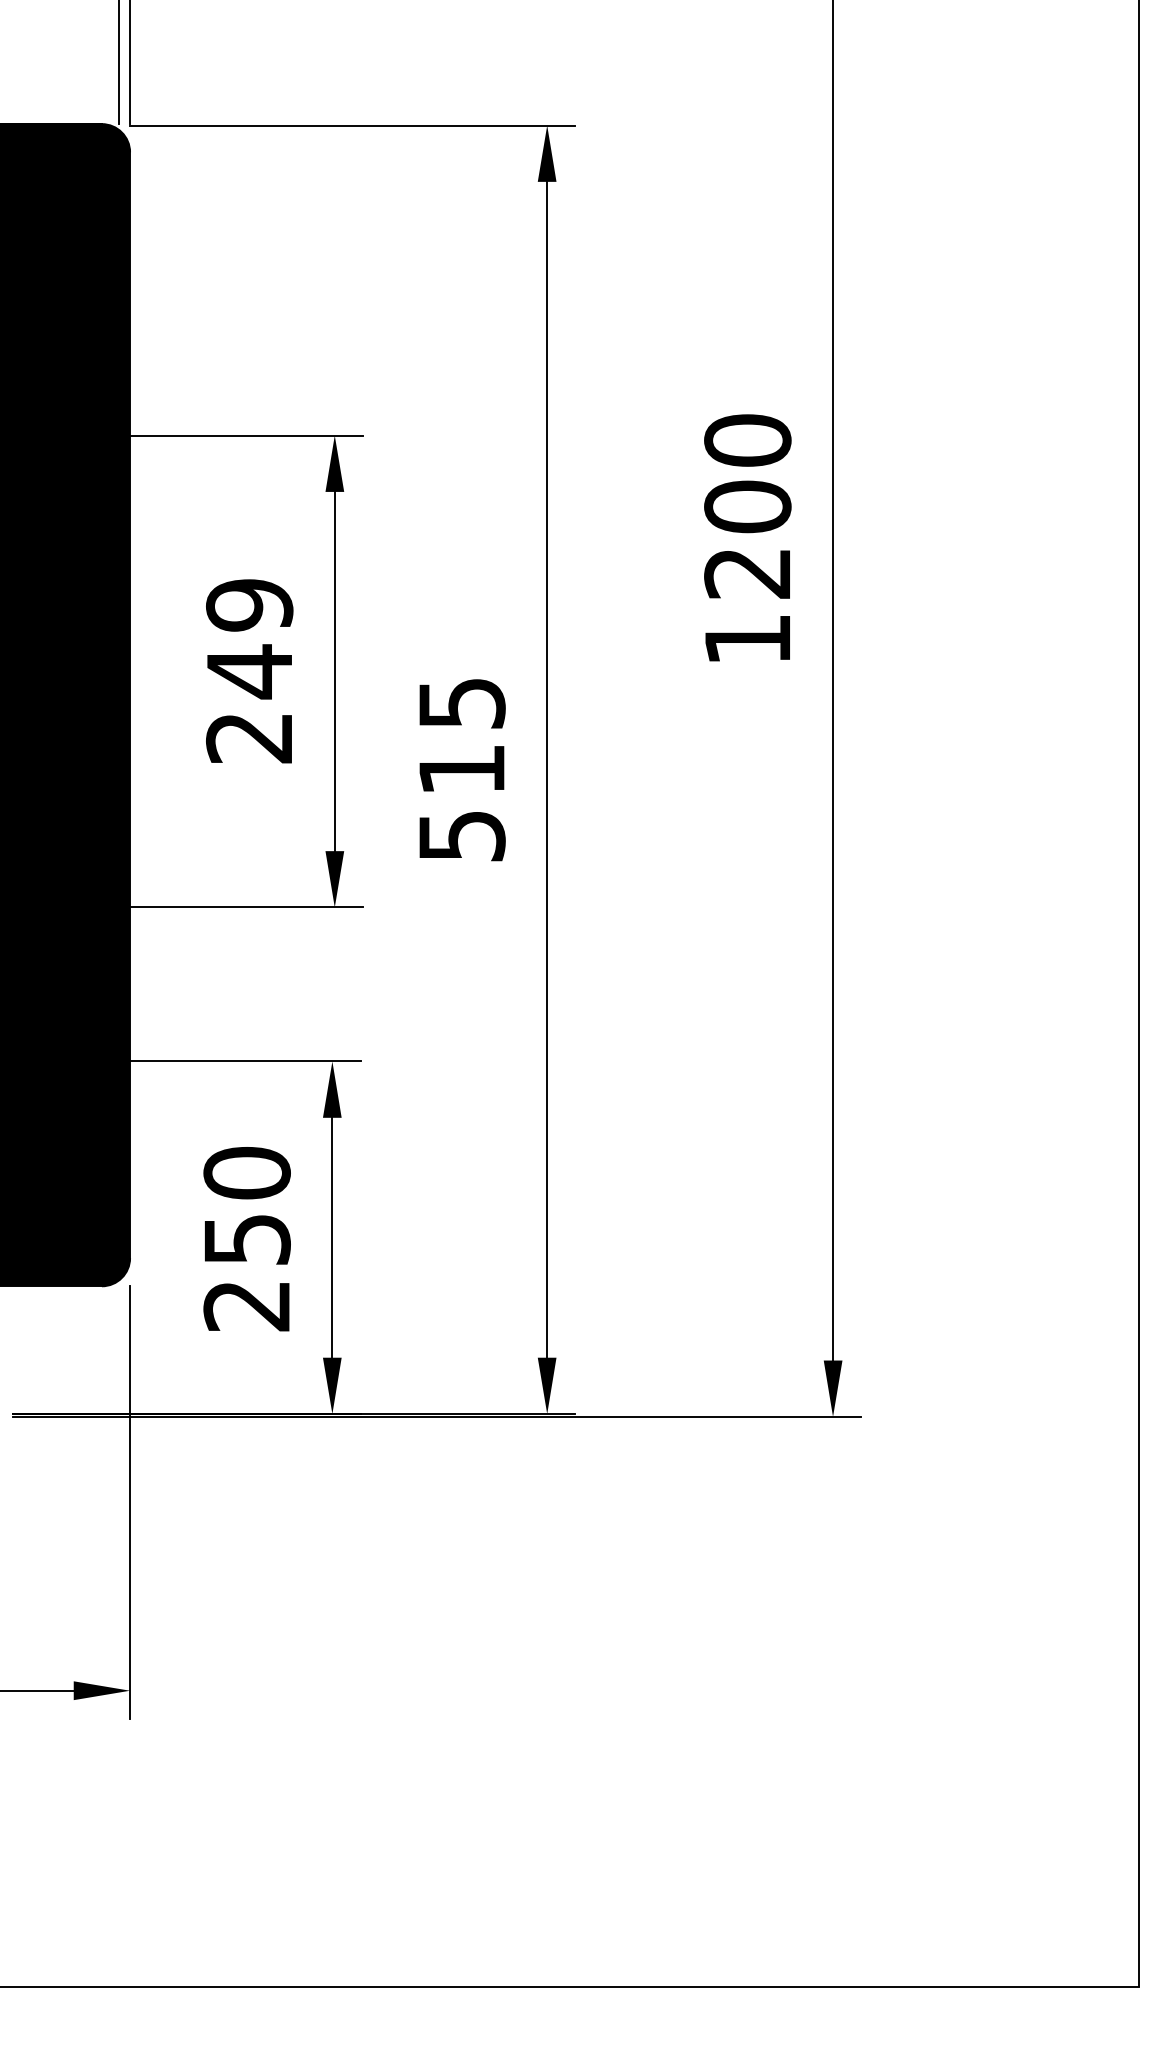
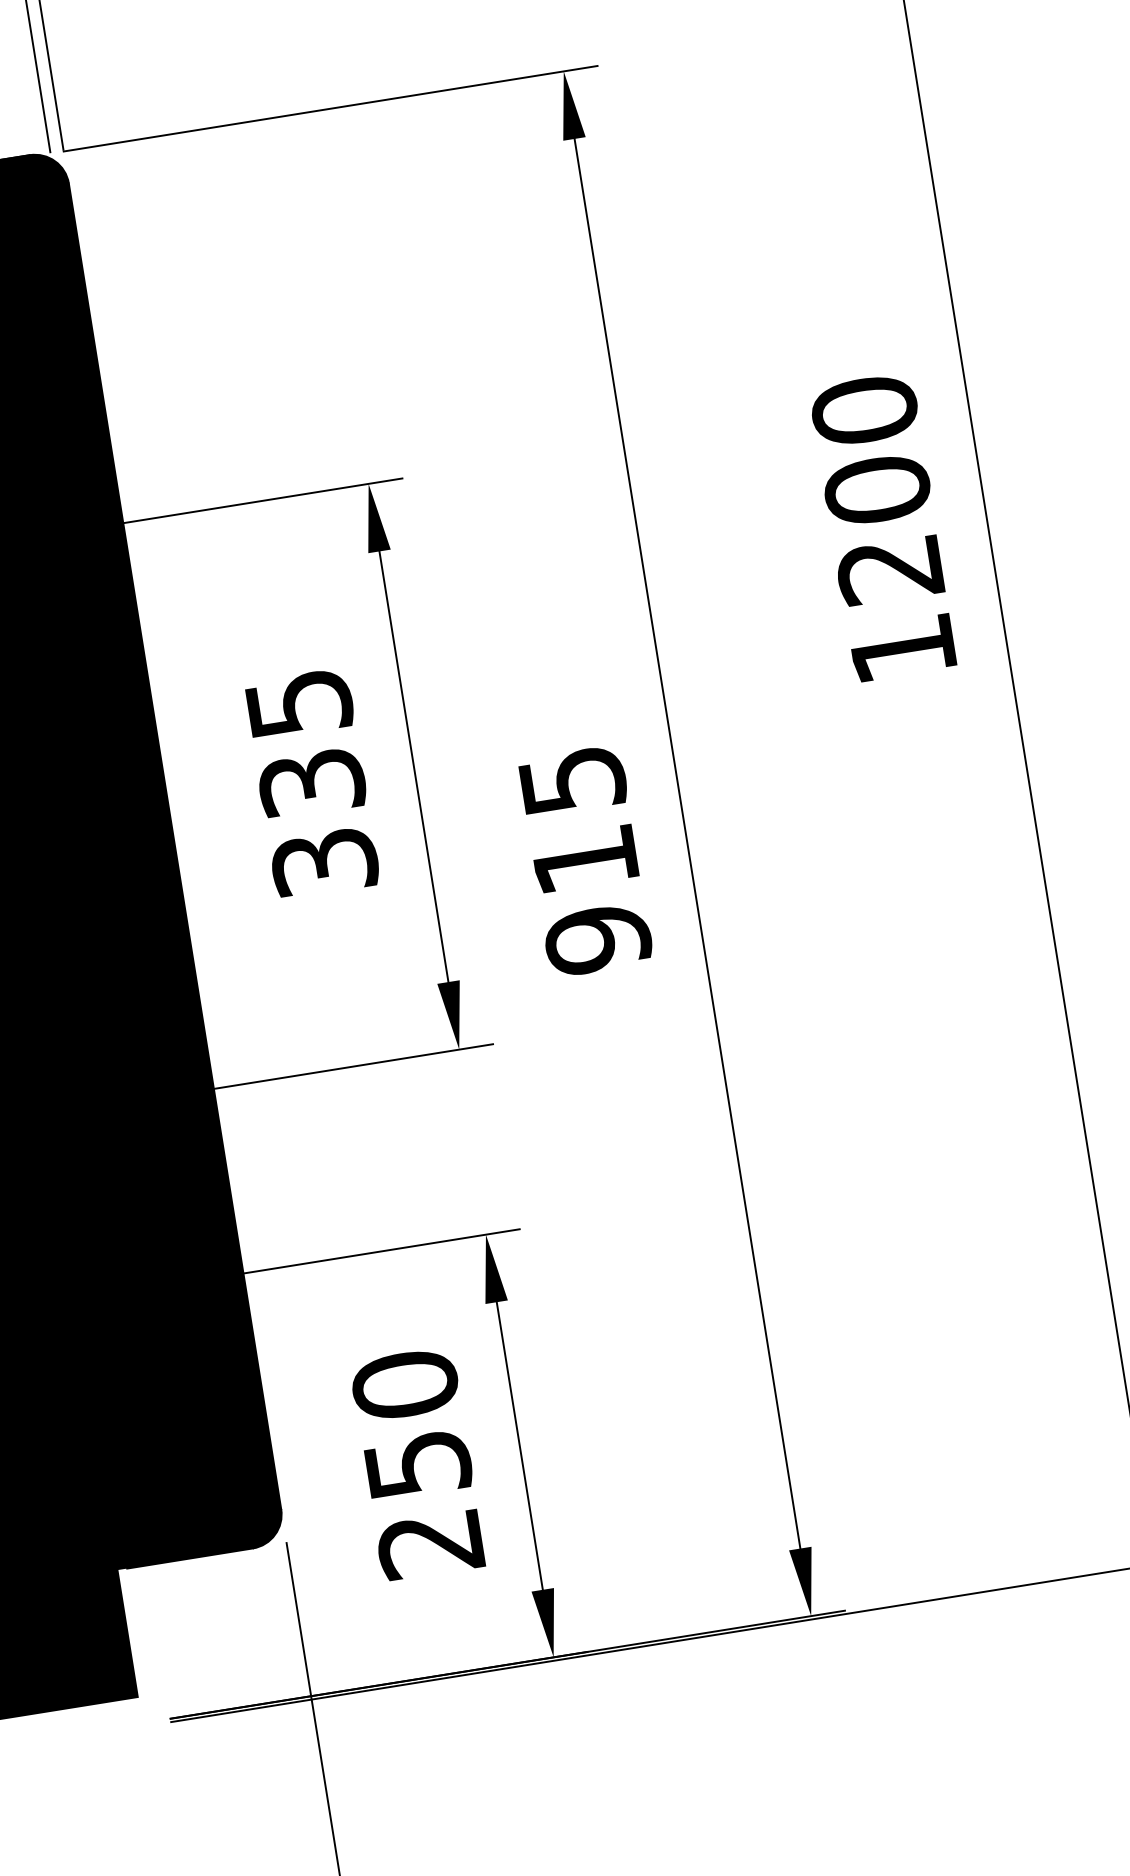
text: (249, 671) -> (311, 783), 249 -> 335
text: (461, 836) -> (597, 940), 515 -> 915

